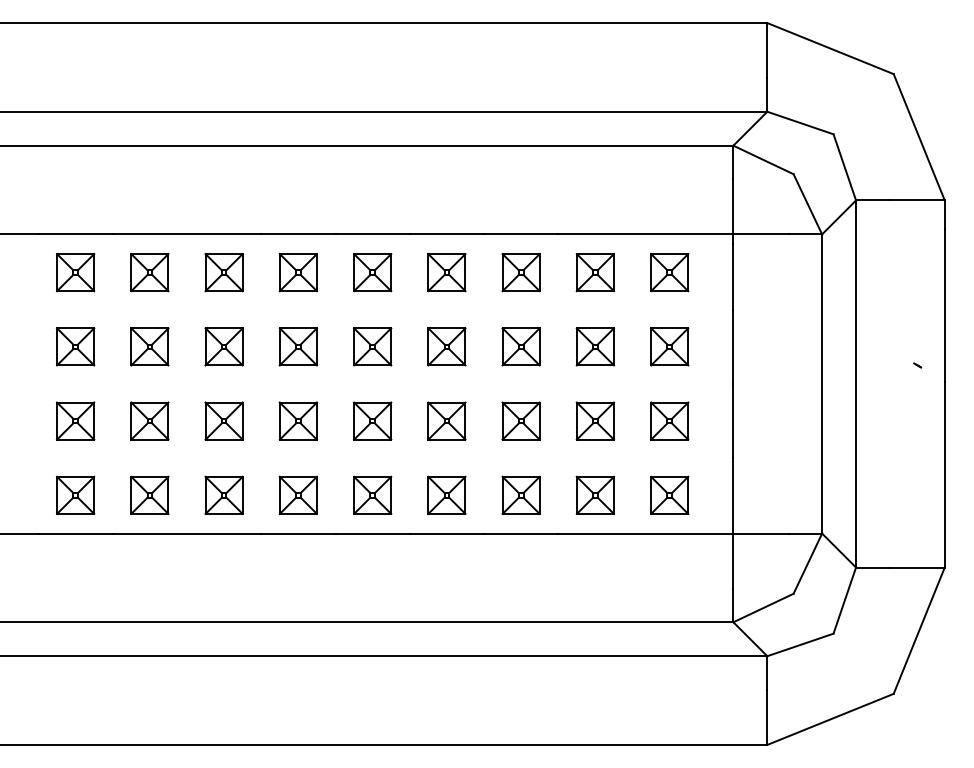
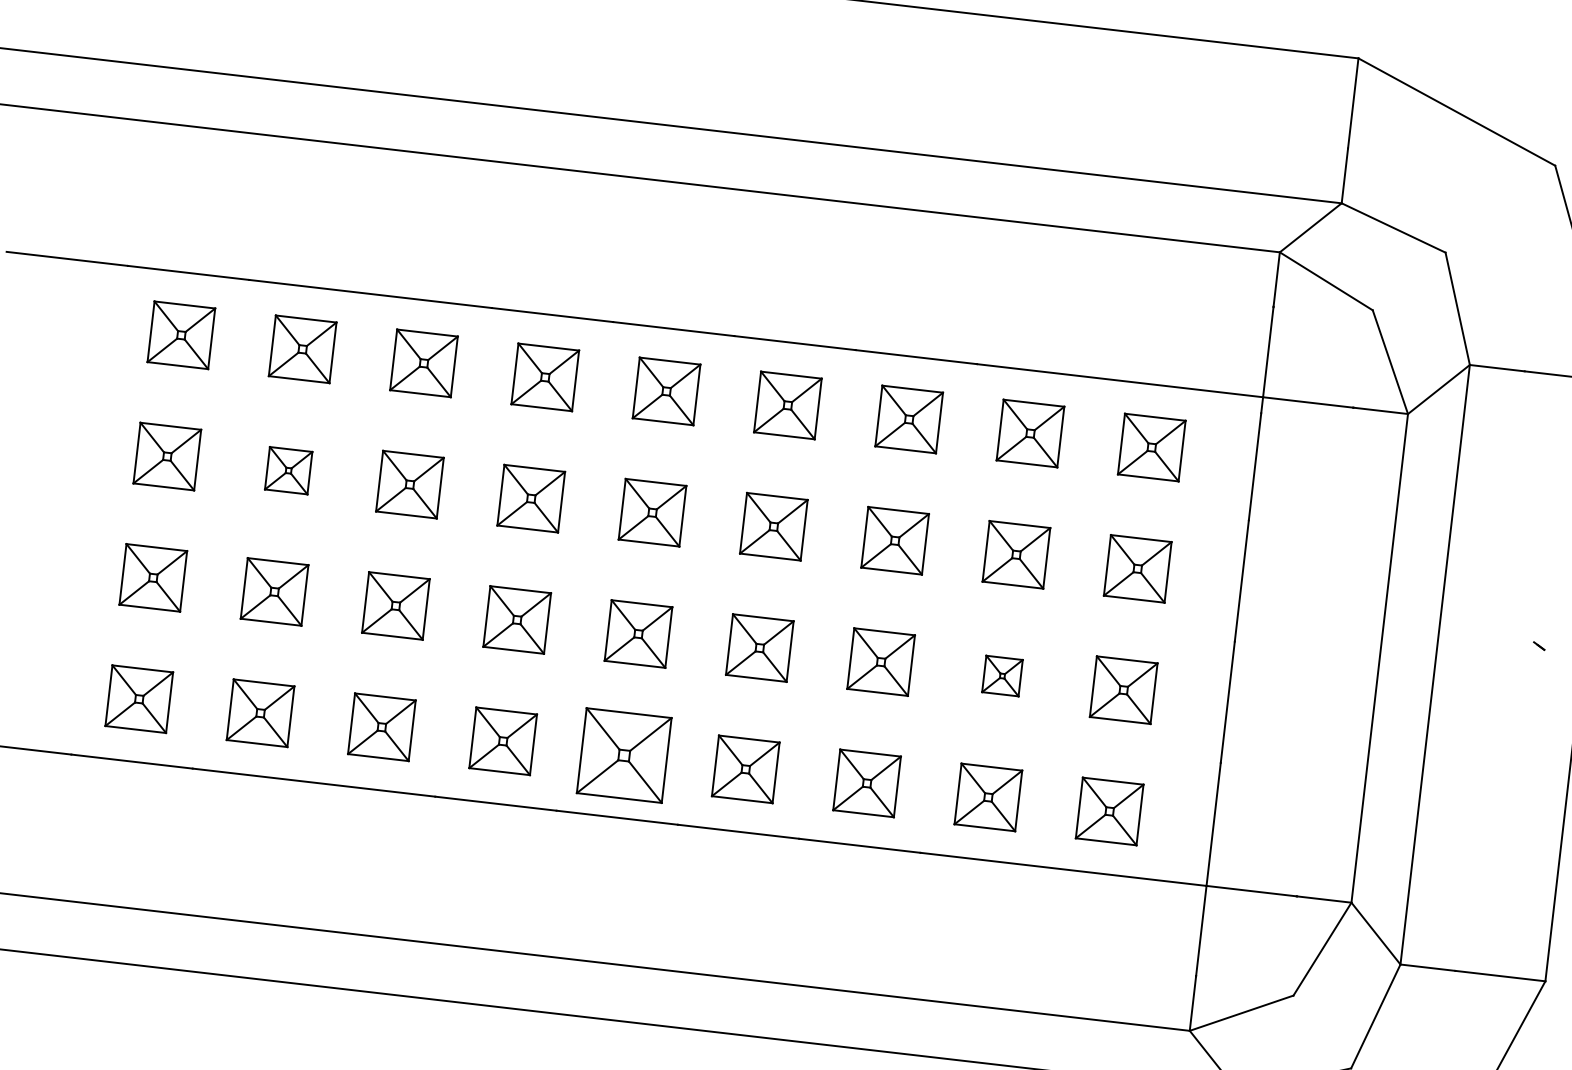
part: (149, 346) -> (288, 469), size x0.7
part: (595, 420) -> (1002, 675), size x0.6
part: (372, 494) -> (624, 753), size x1.4

